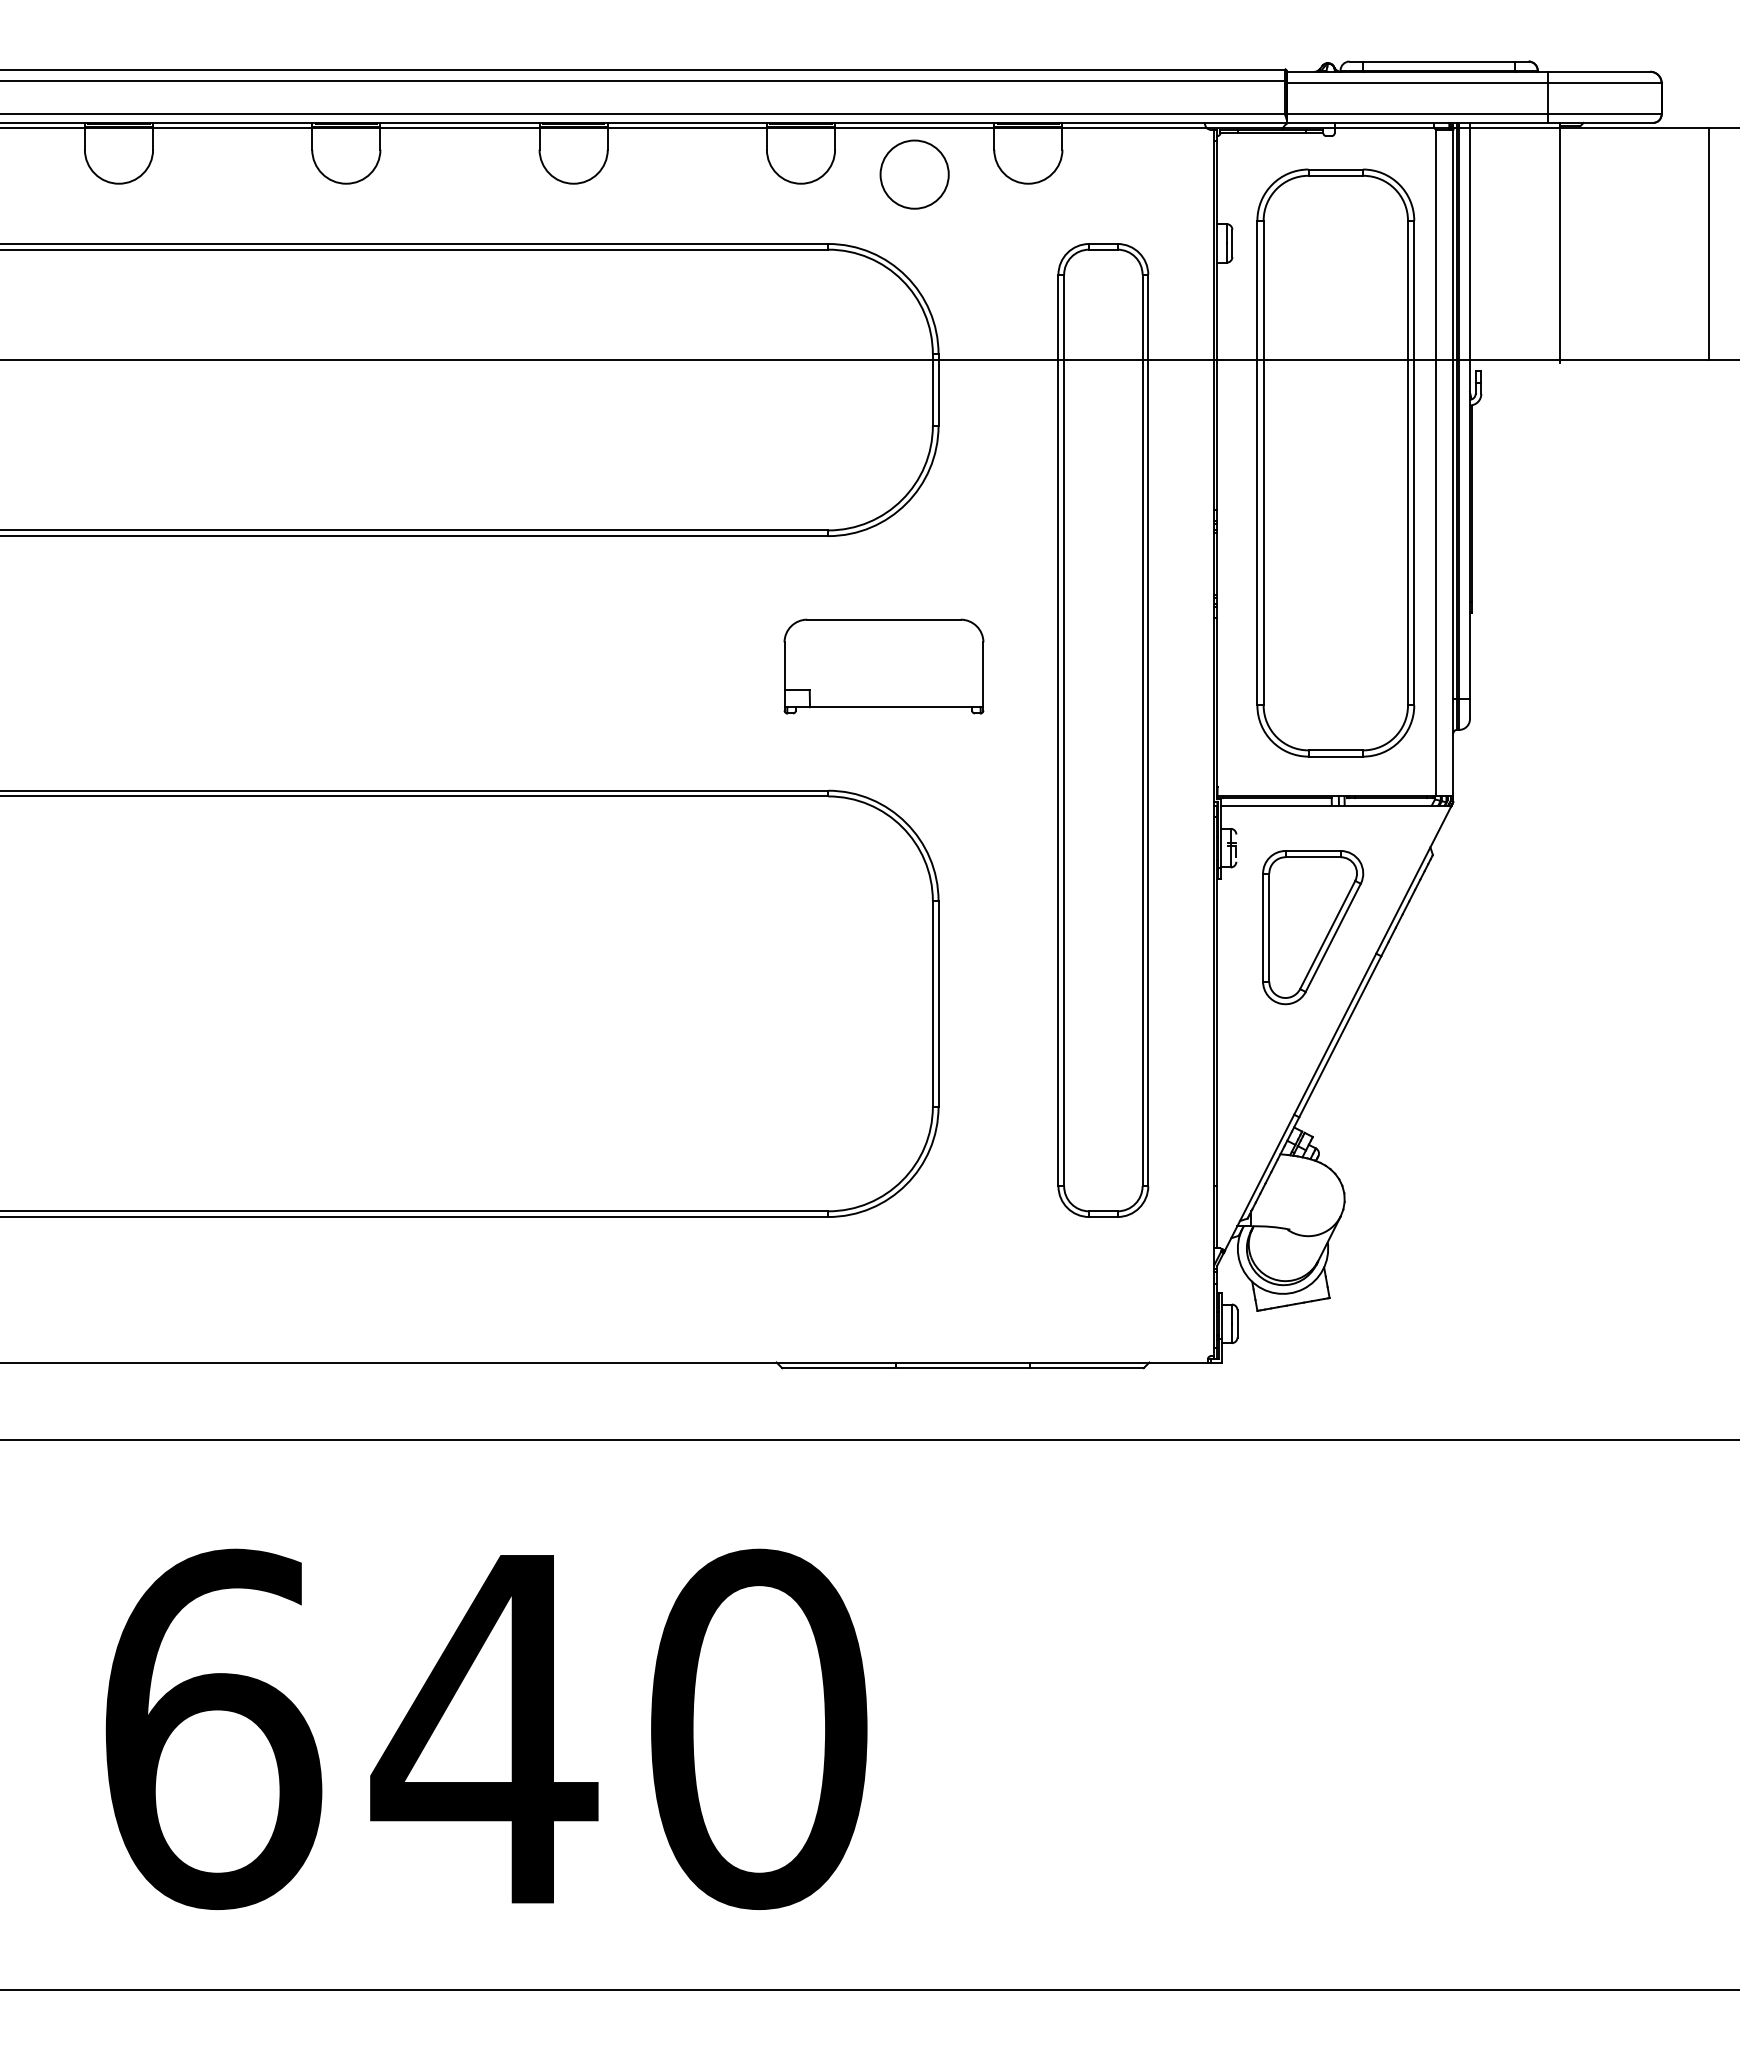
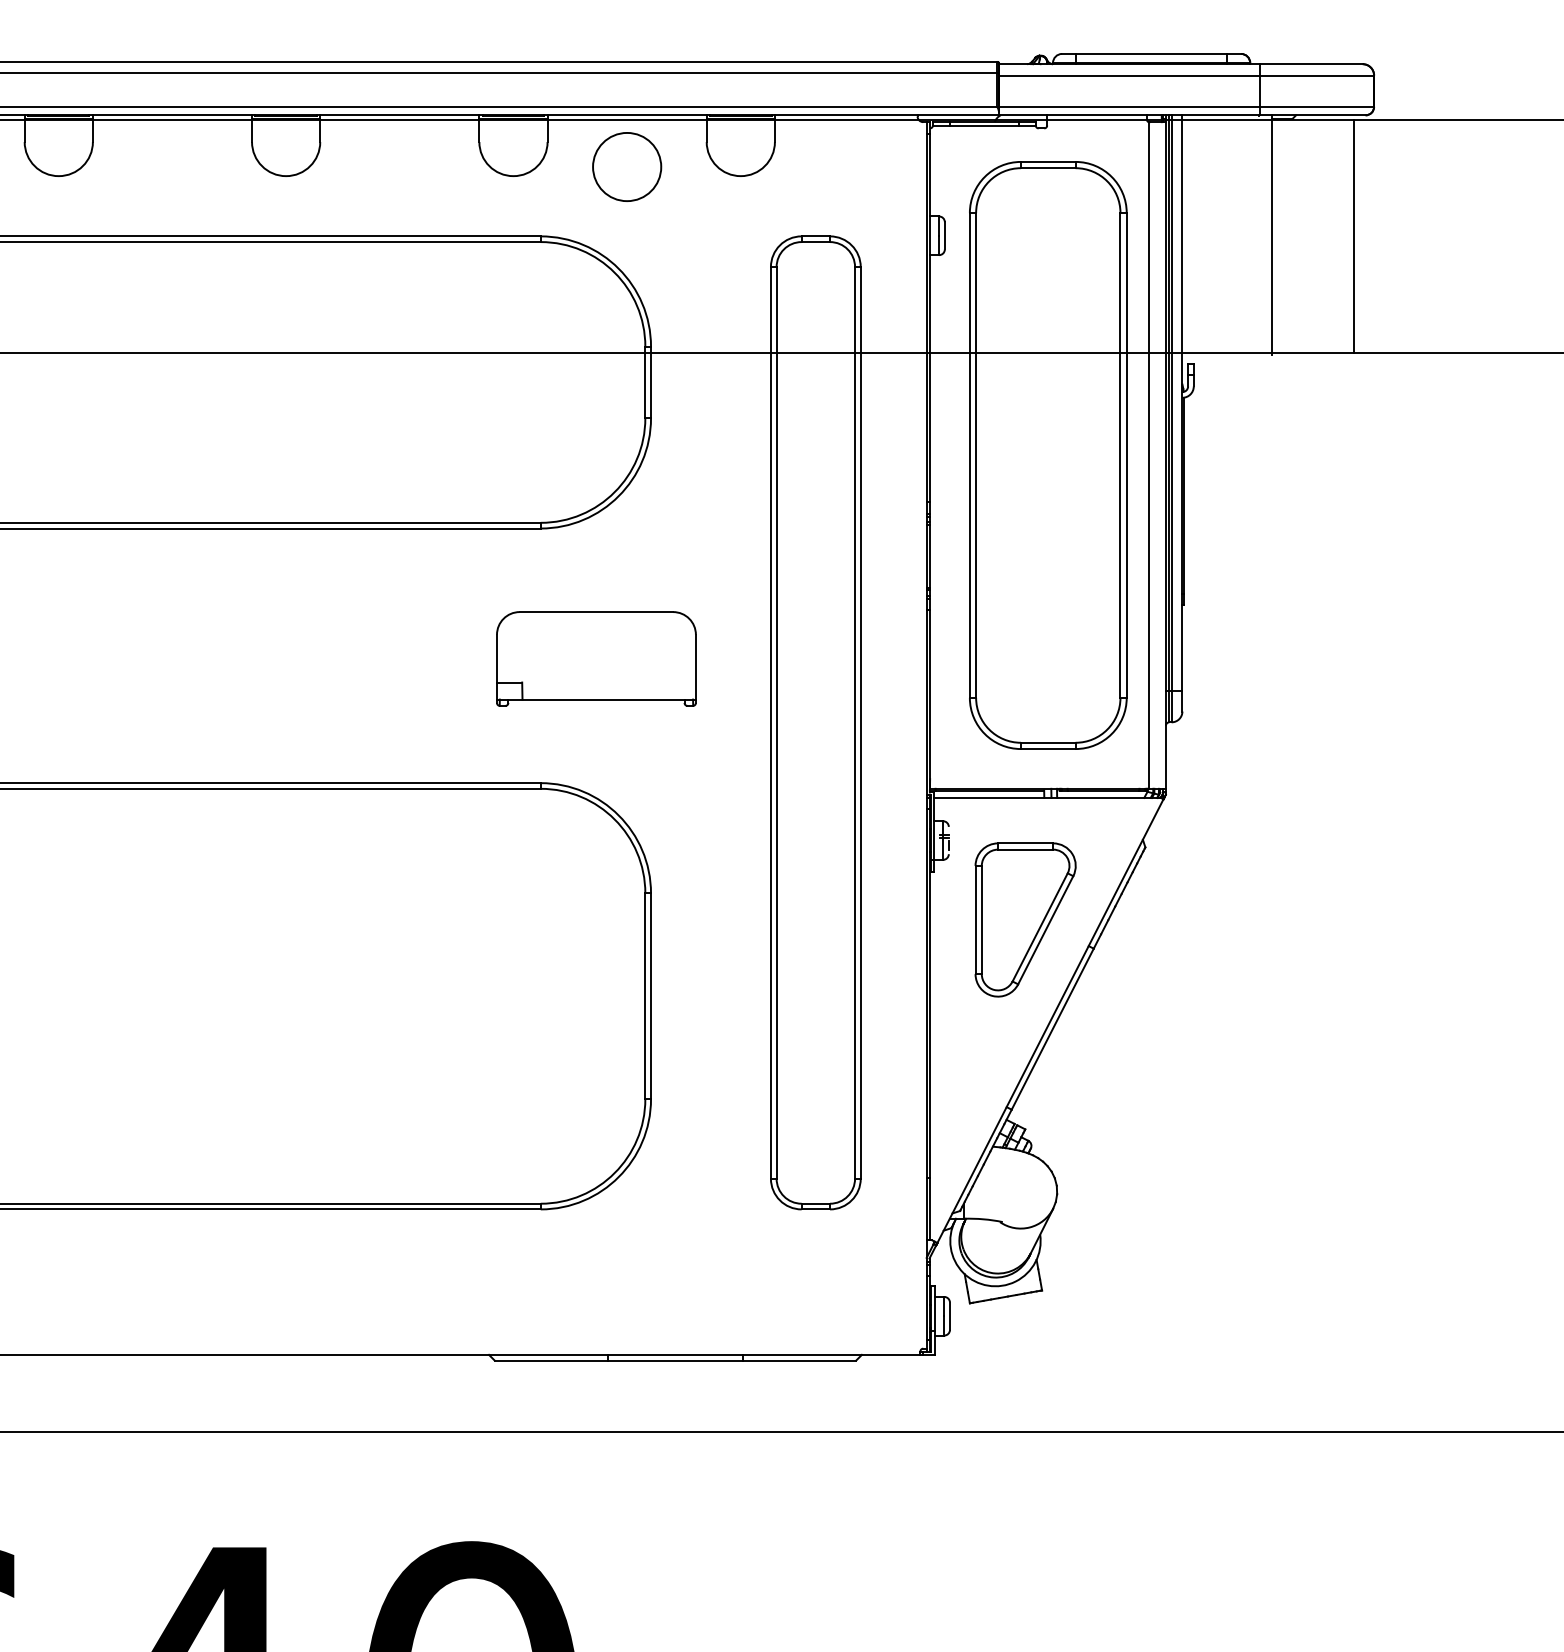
line: (1709, 244) -> (1353, 236), moved

